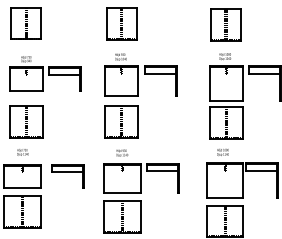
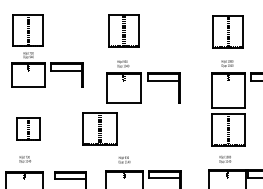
part: (45, 73) -> (47, 69), moved
part: (26, 121) -> (28, 128), size x0.7
part: (121, 121) -> (99, 128), moved

